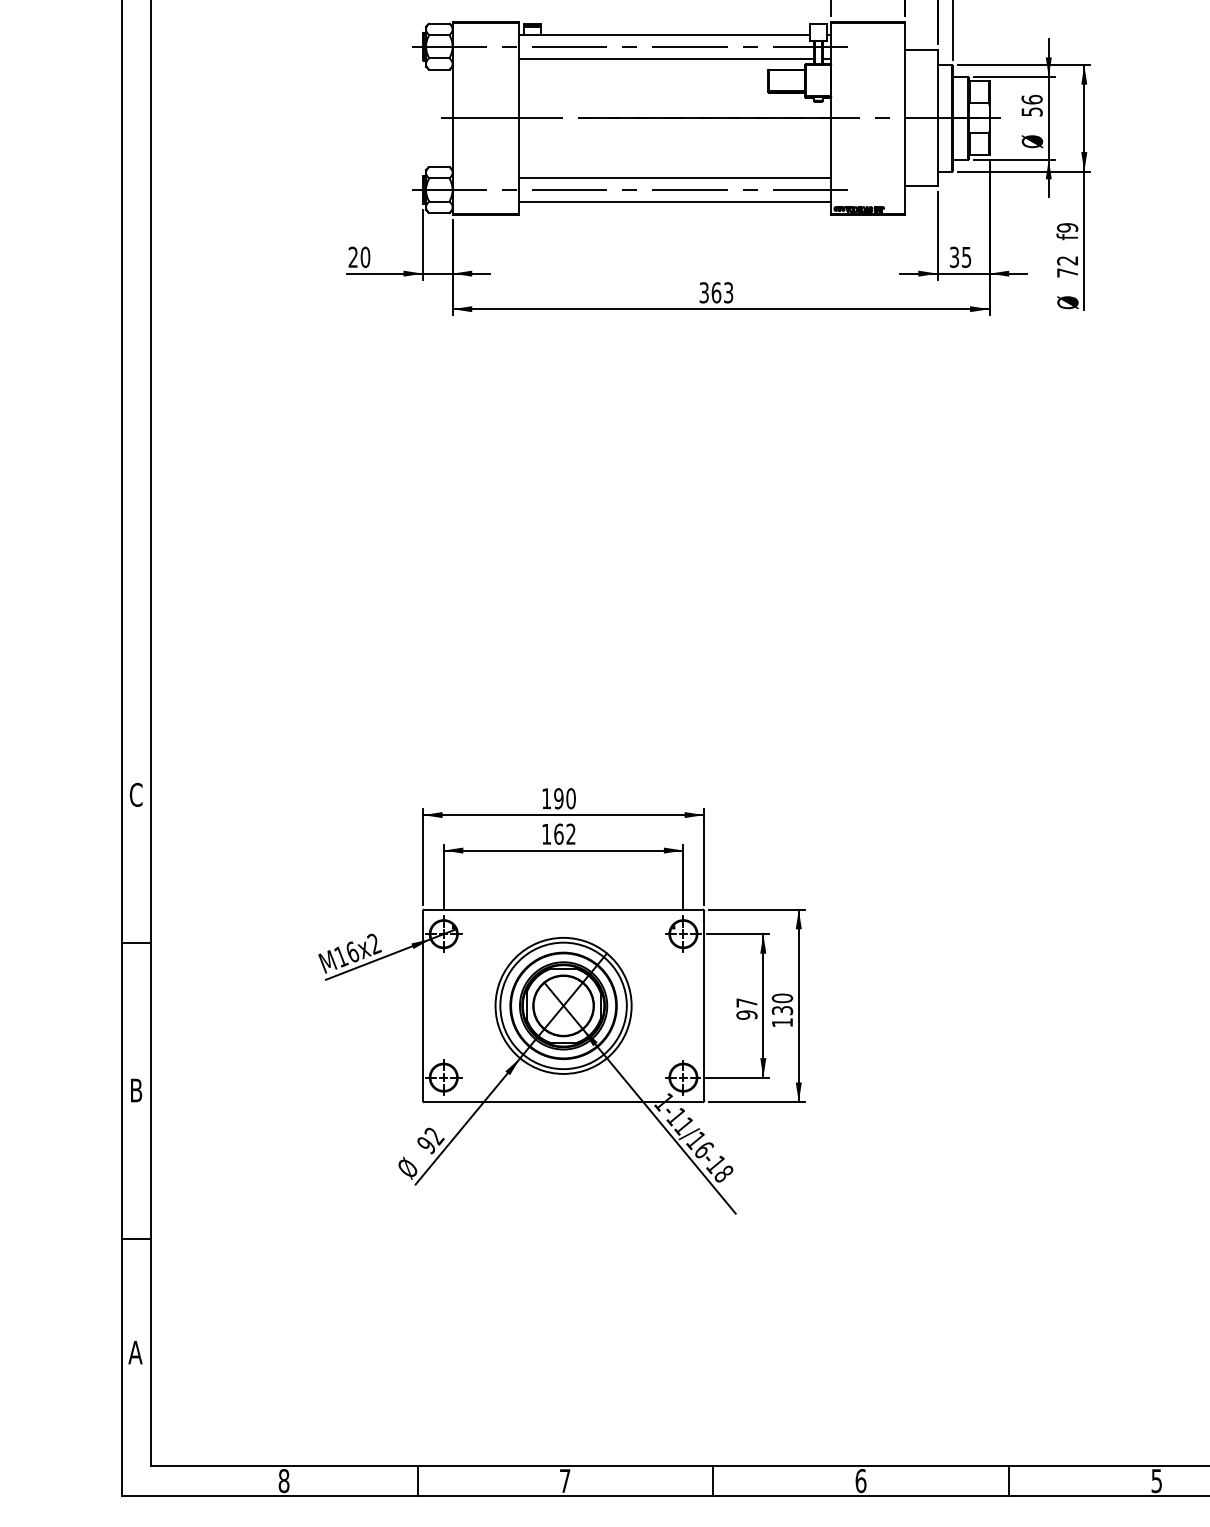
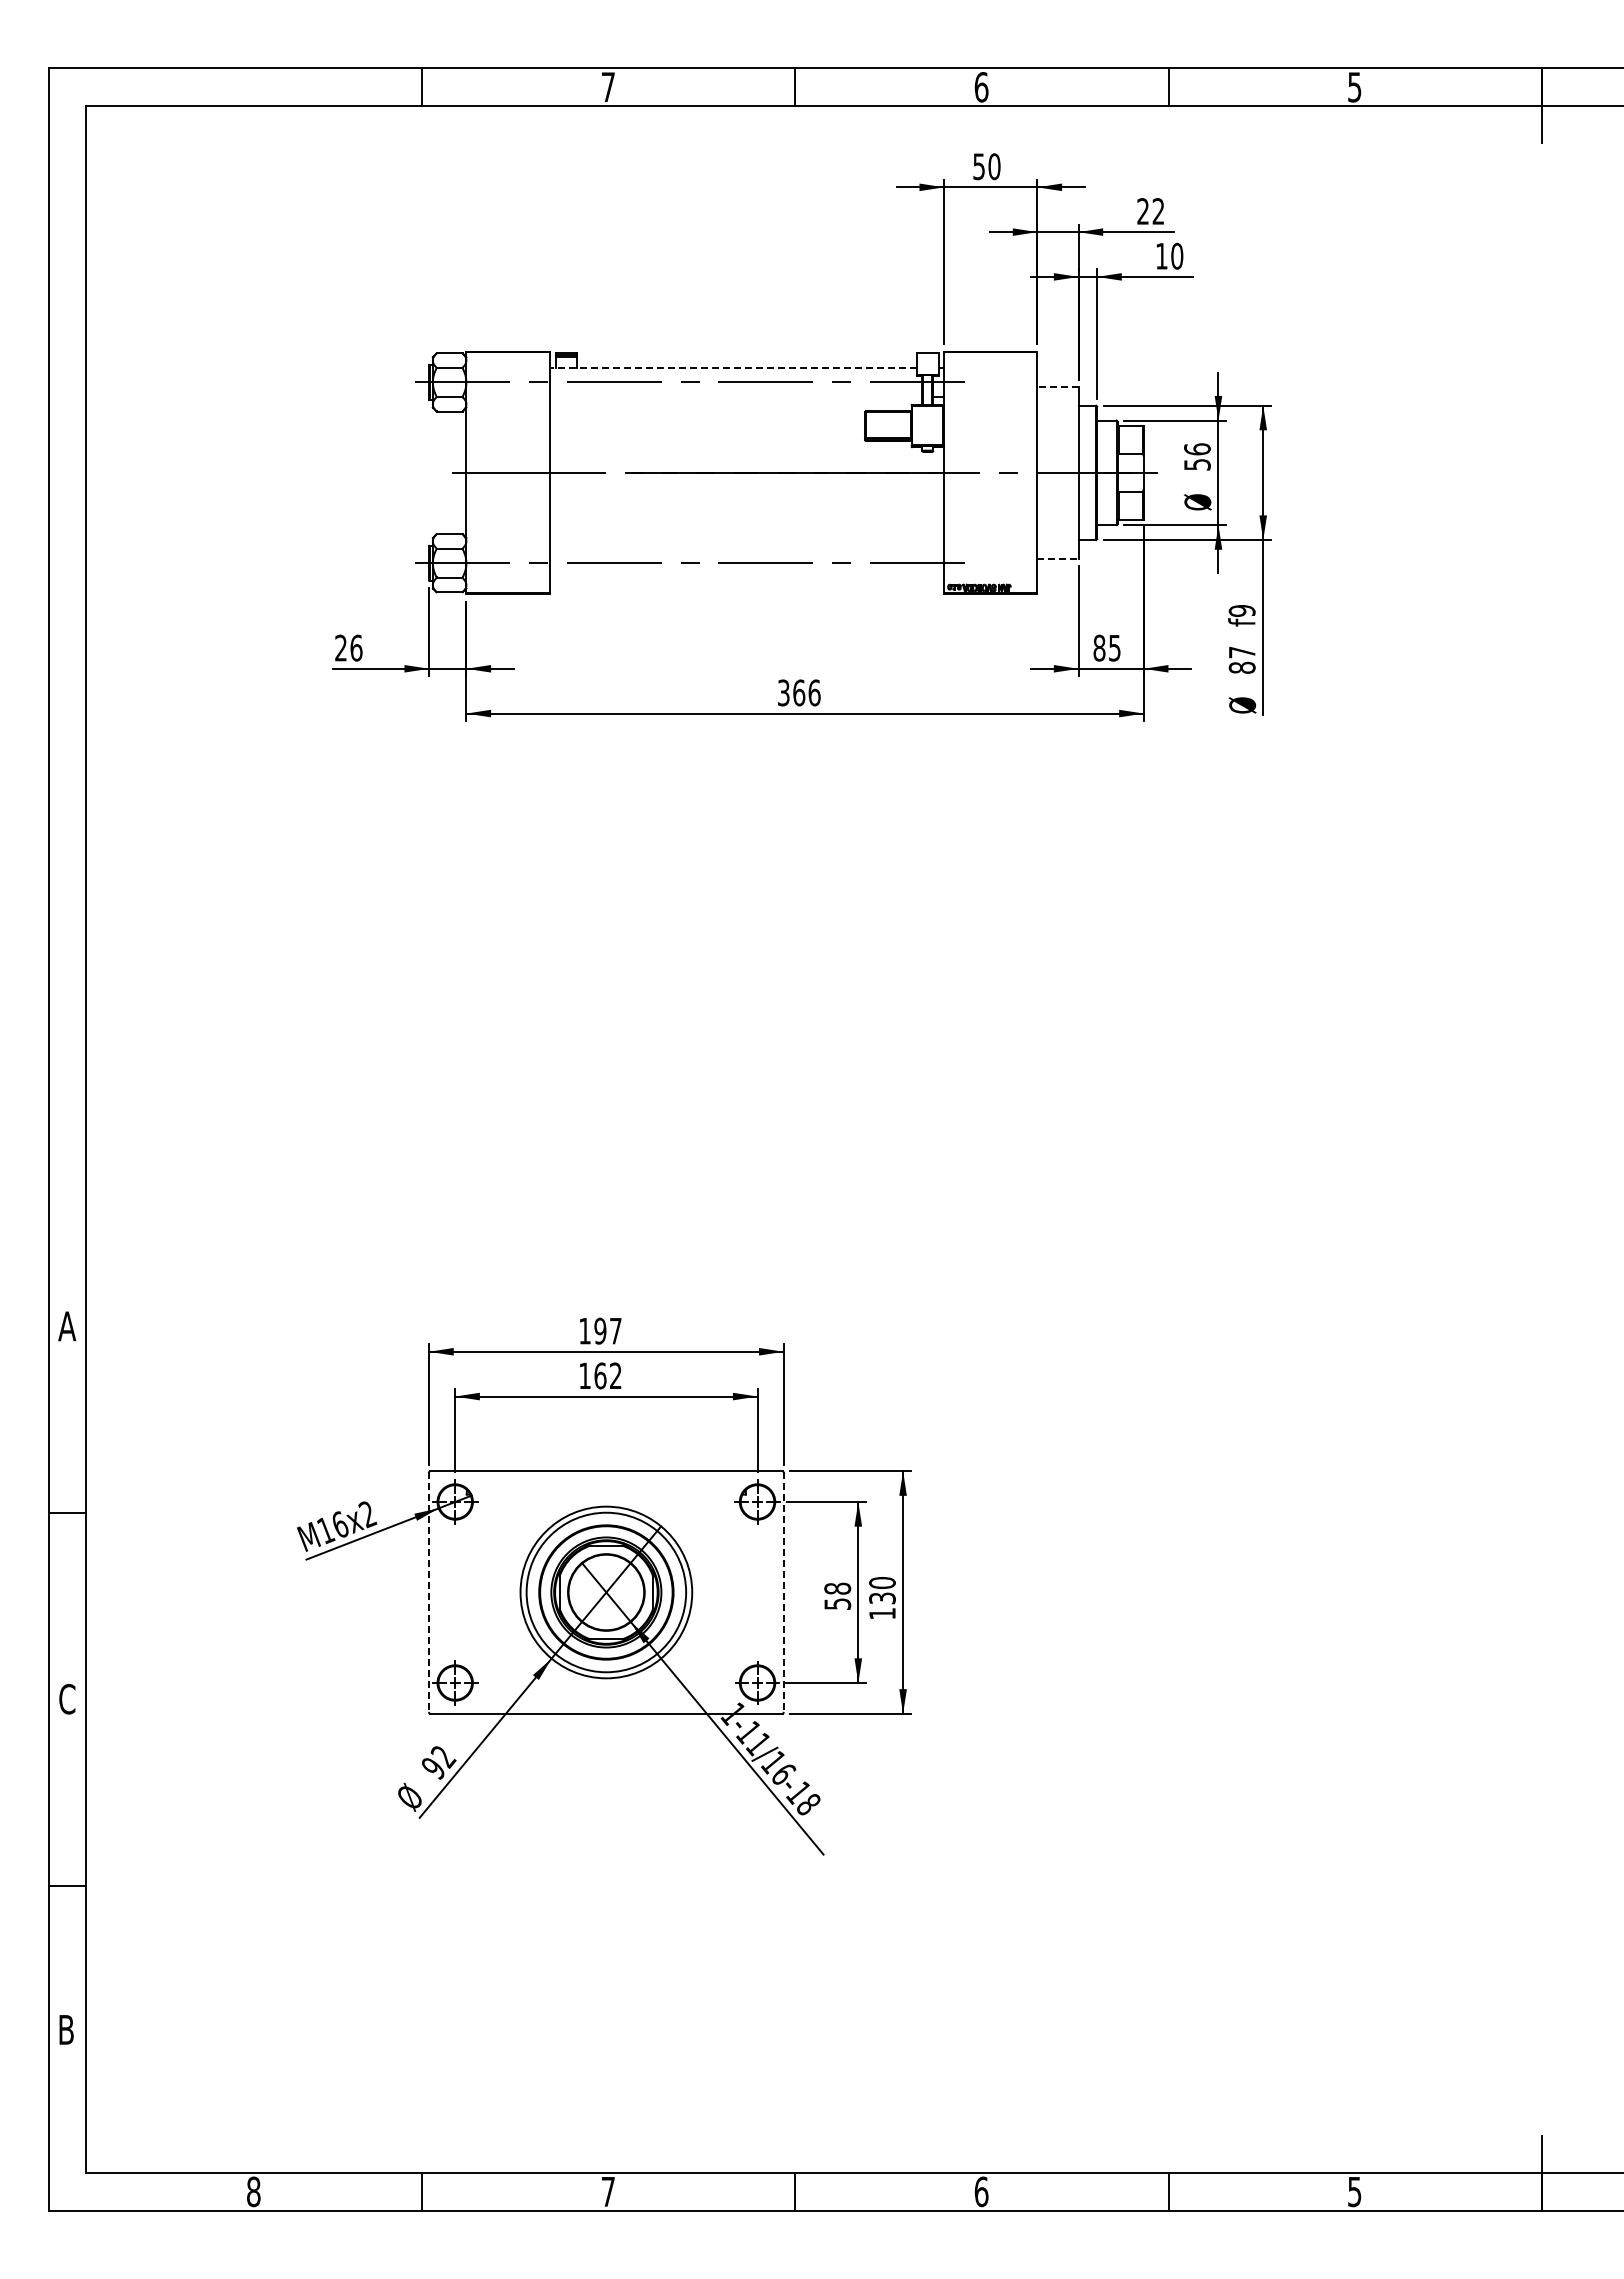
line: (664, 34) -> (733, 367), solid -> dashed
line: (921, 50) -> (1057, 387), solid -> dashed
line: (666, 58) -> (736, 397), removed
line: (675, 178) -> (747, 548), removed
line: (921, 186) -> (1057, 558), solid -> dashed
line: (675, 202) -> (747, 578), removed
text: (365, 256) -> (356, 647), 20 -> 26
text: (954, 256) -> (1099, 647), 35 -> 85
text: (1067, 266) -> (1241, 659), 72 -> 87
text: (728, 292) -> (814, 692), 363 -> 366
text: (136, 795) -> (67, 1326), C -> A
text: (570, 798) -> (615, 1330), 190 -> 197
line: (423, 1006) -> (429, 1593), solid -> dashed
line: (704, 1006) -> (783, 1593), solid -> dashed
text: (746, 1009) -> (837, 1596), 97 -> 58
text: (136, 1090) -> (67, 1699), B -> C
text: (135, 1352) -> (66, 2029), A -> B

